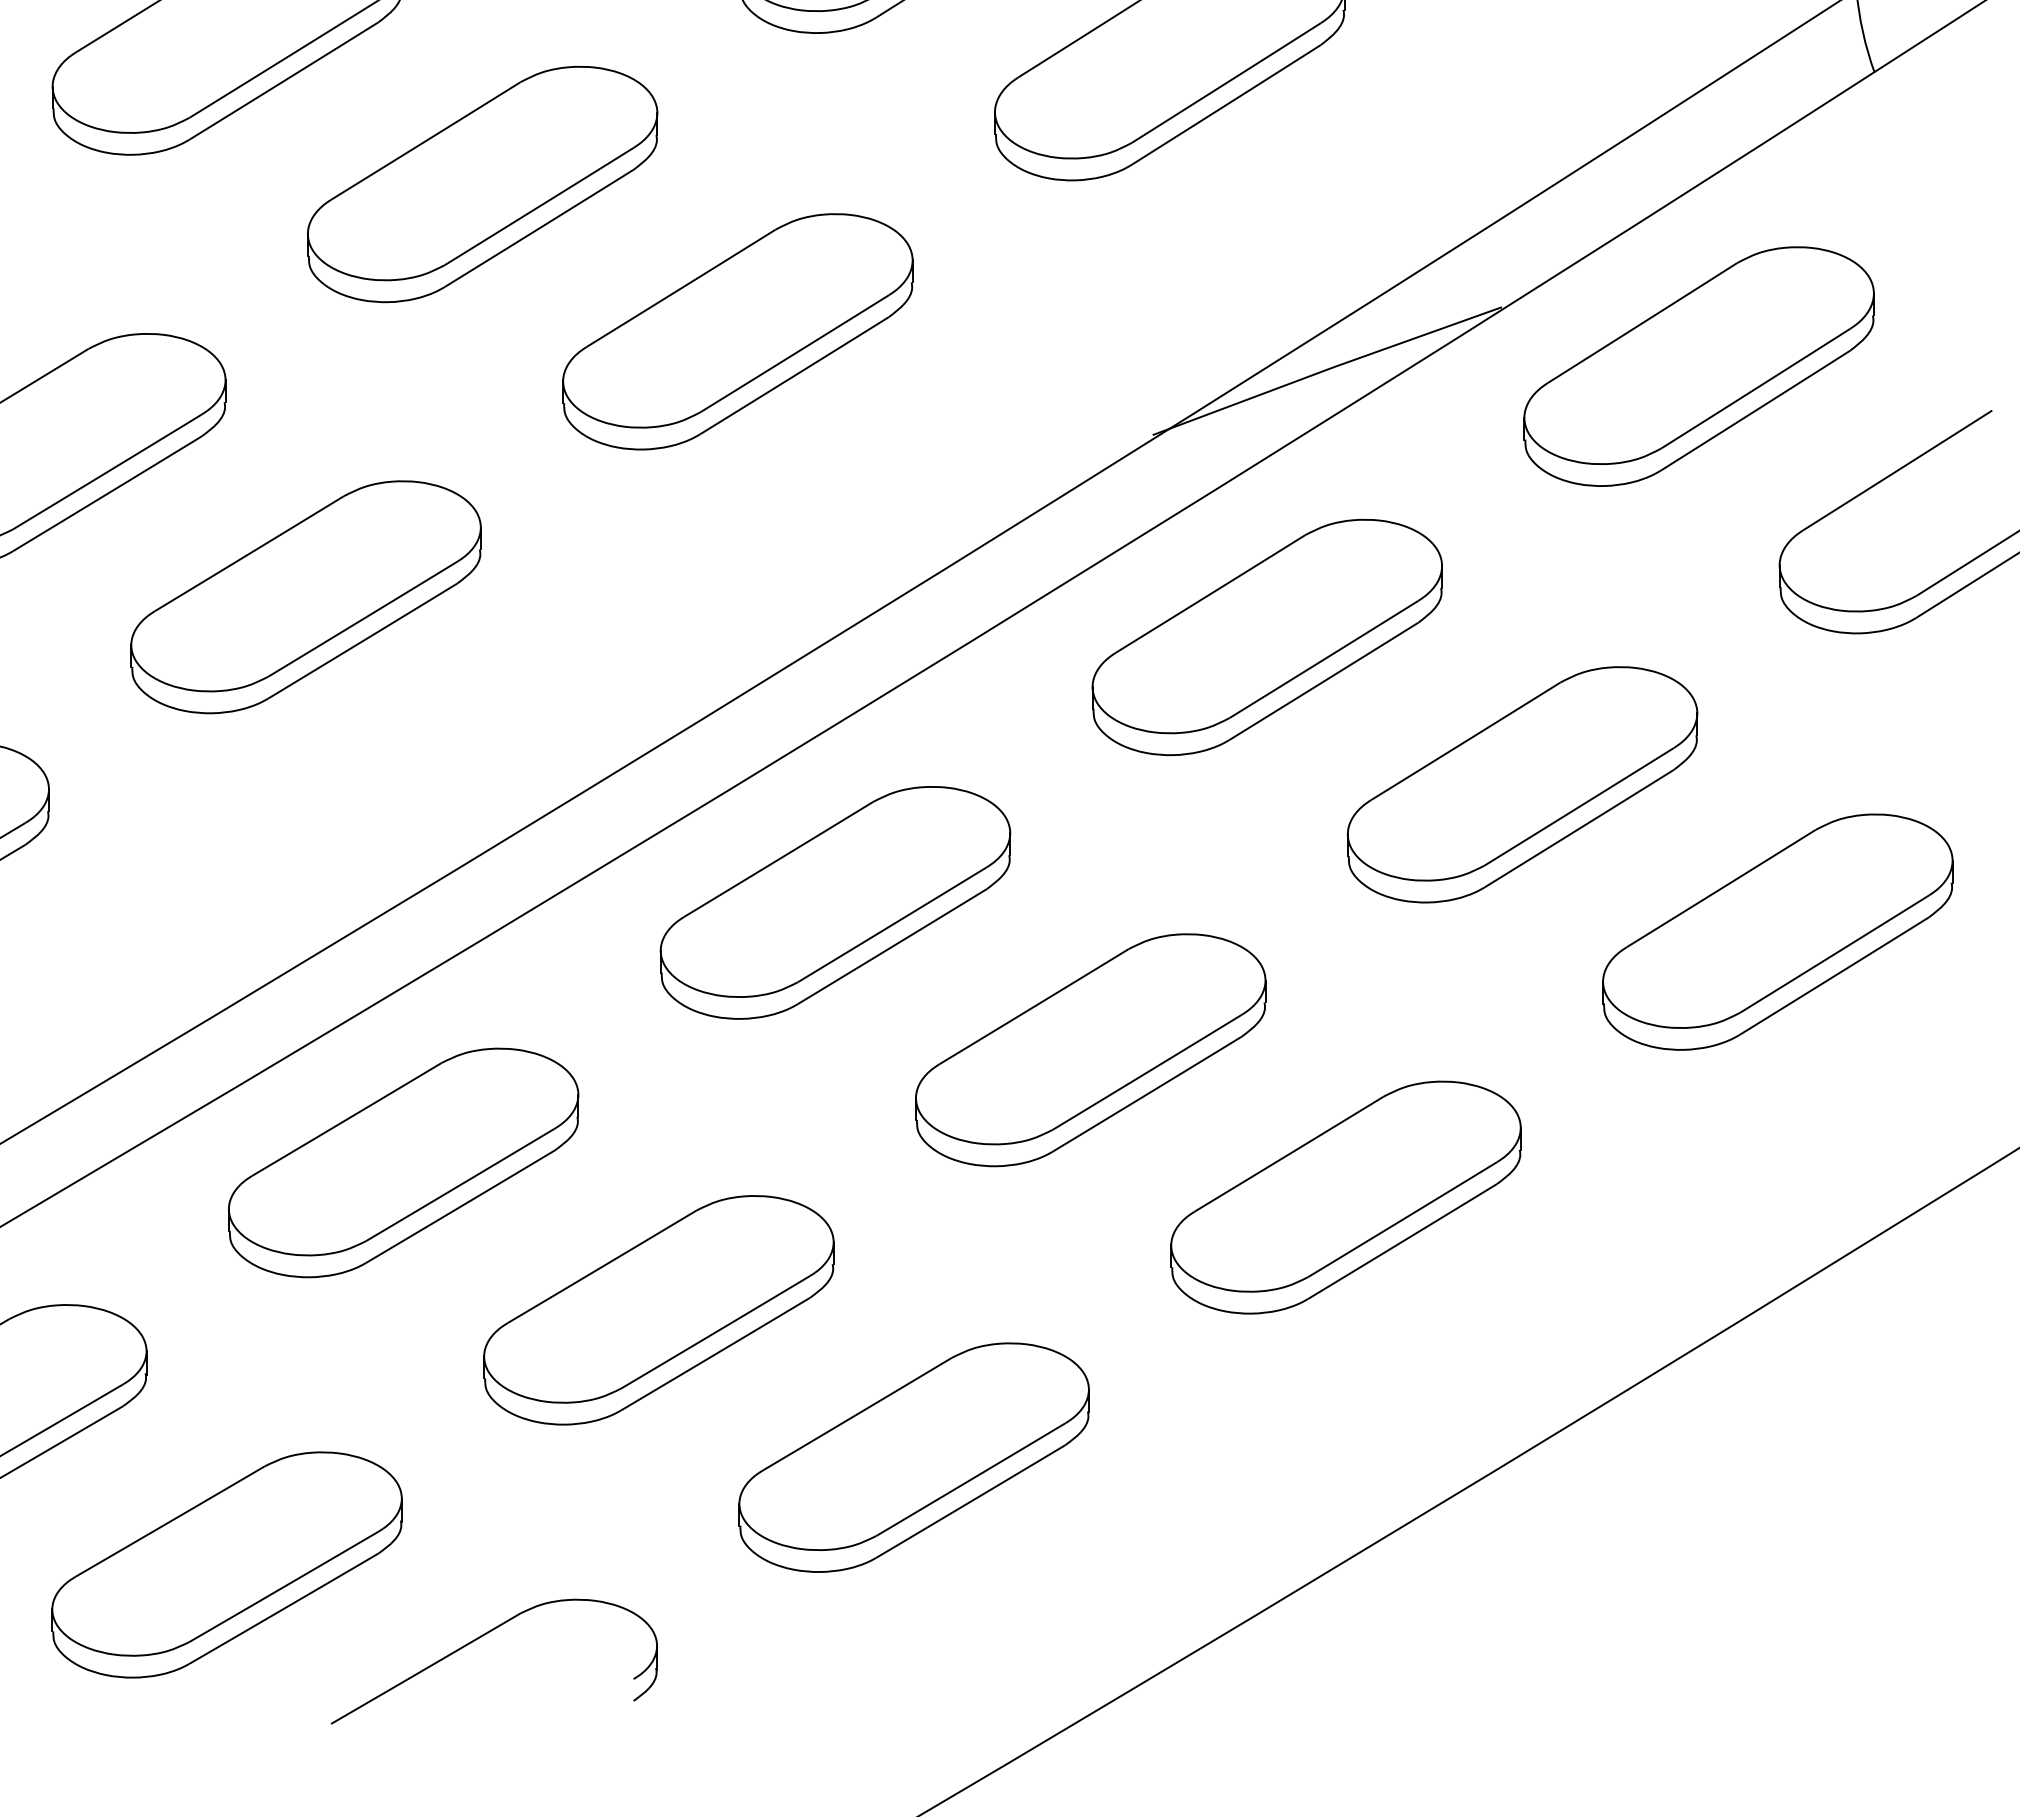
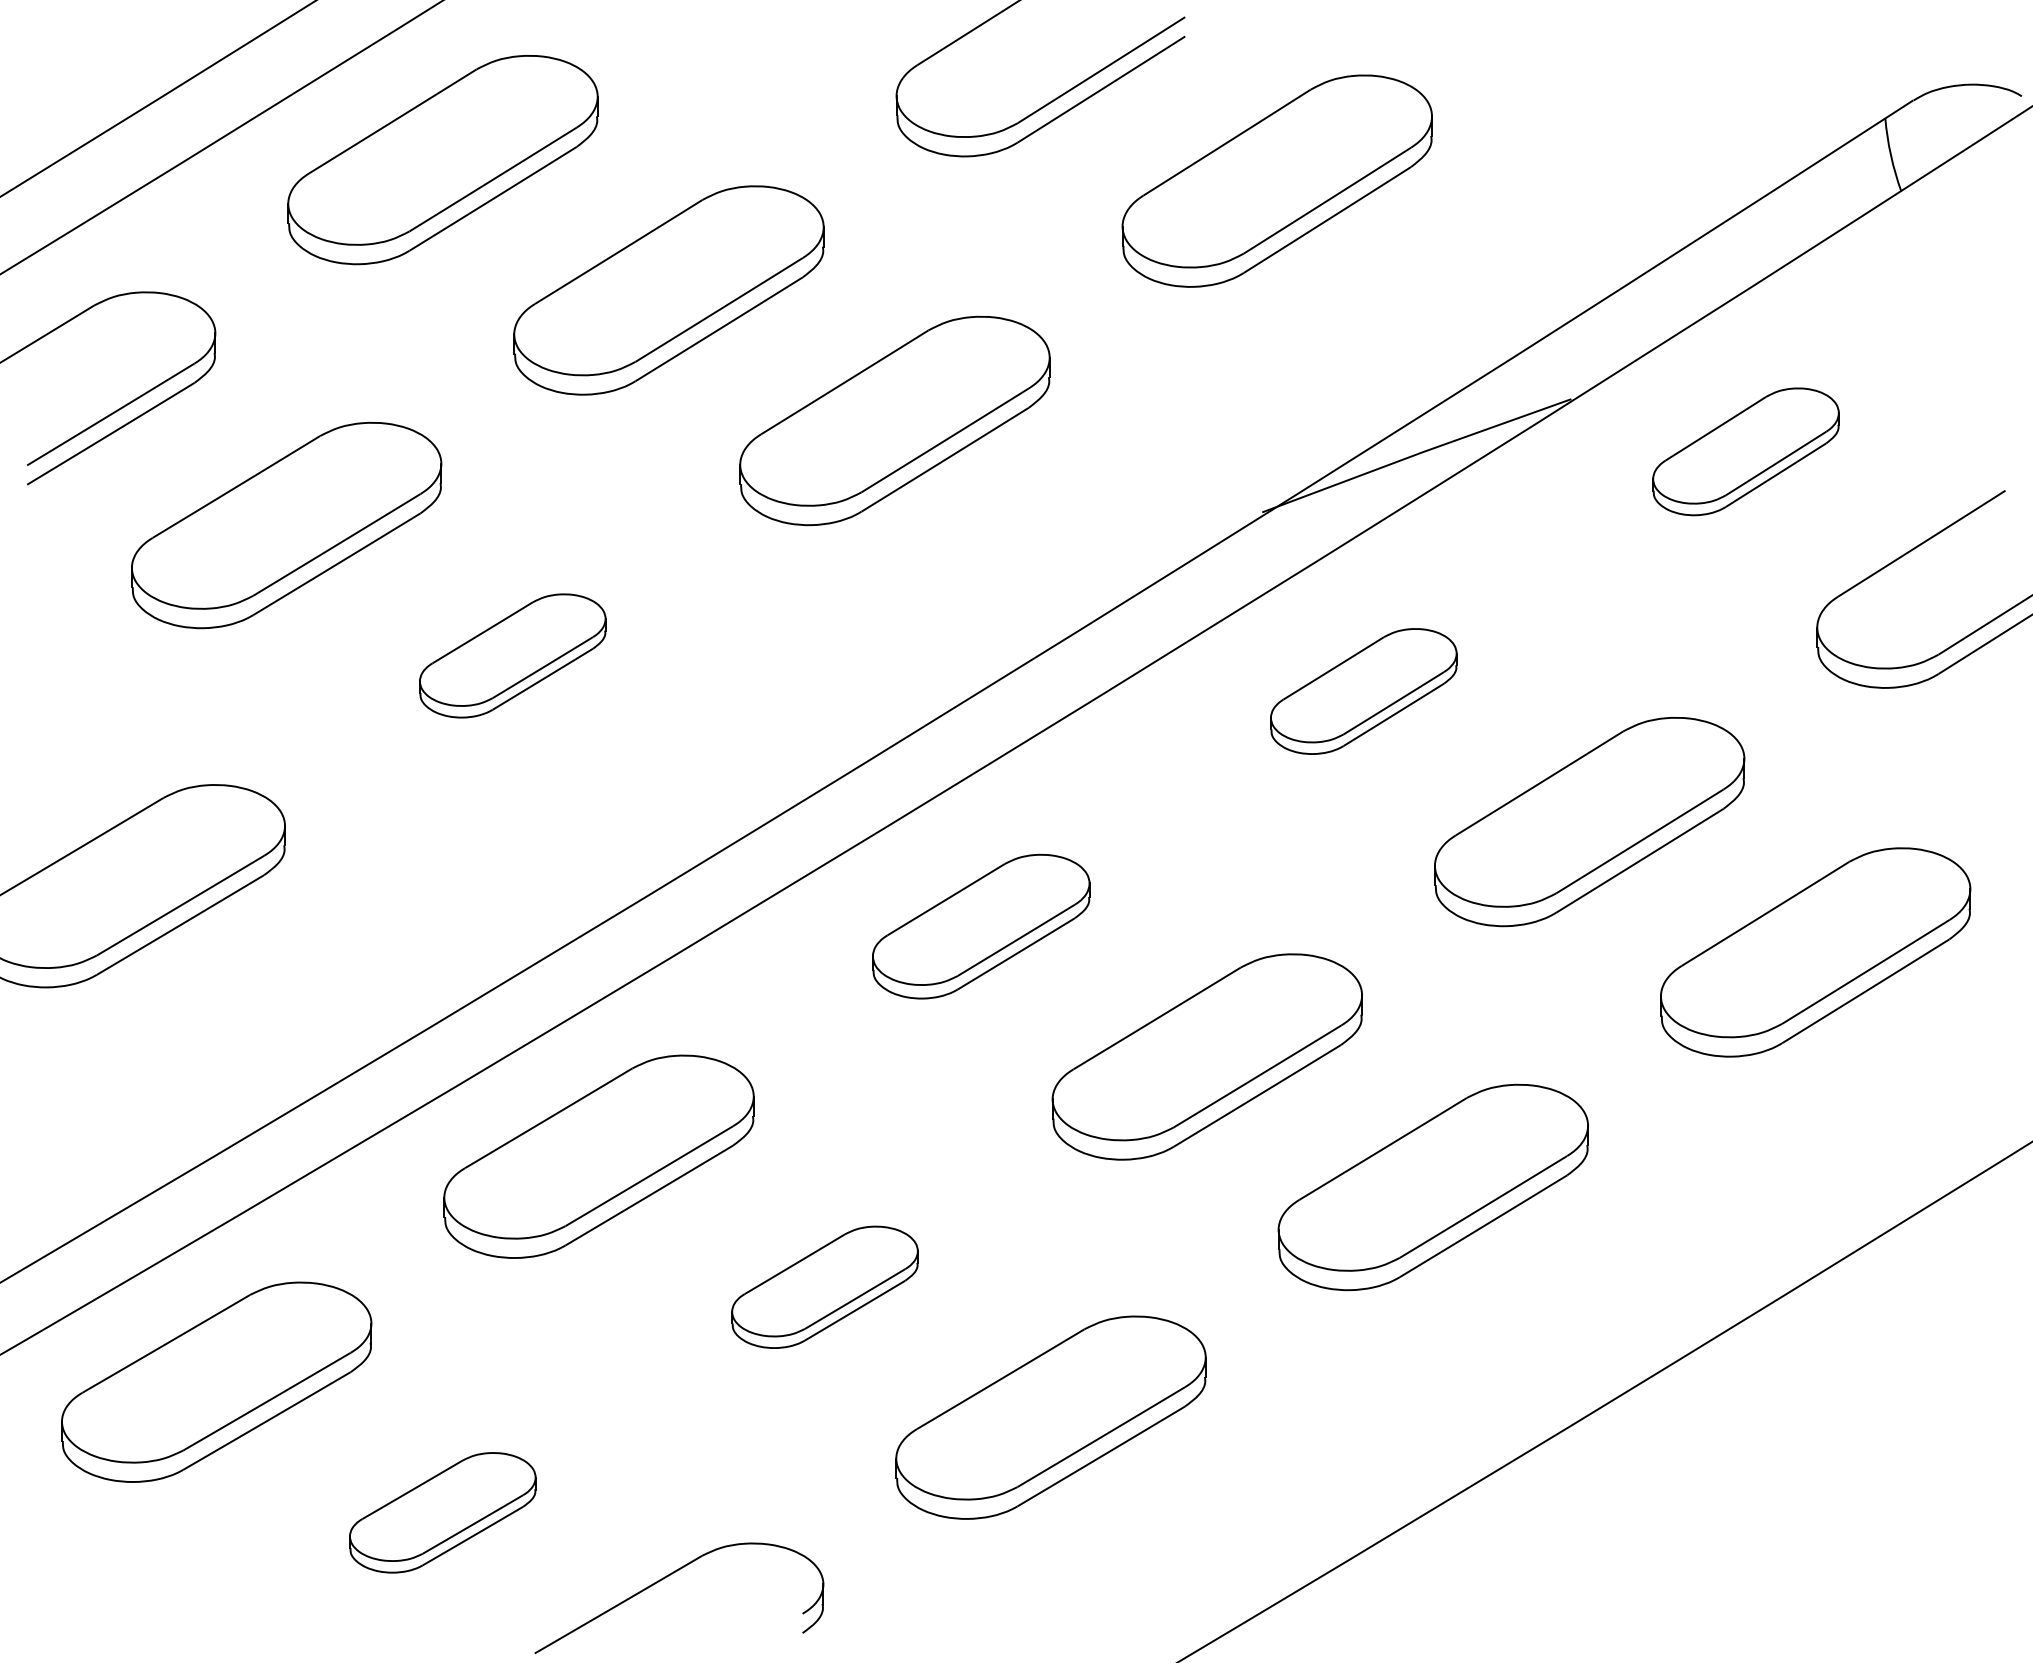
part: (1698, 366) -> (1745, 451), size x0.6
part: (305, 596) -> (512, 655), size x0.6
part: (1267, 637) -> (1363, 691), size x0.6
part: (834, 902) -> (980, 926), size x0.7
part: (658, 1310) -> (824, 1287), size x0.6
part: (226, 1564) -> (442, 1512), size x0.6

